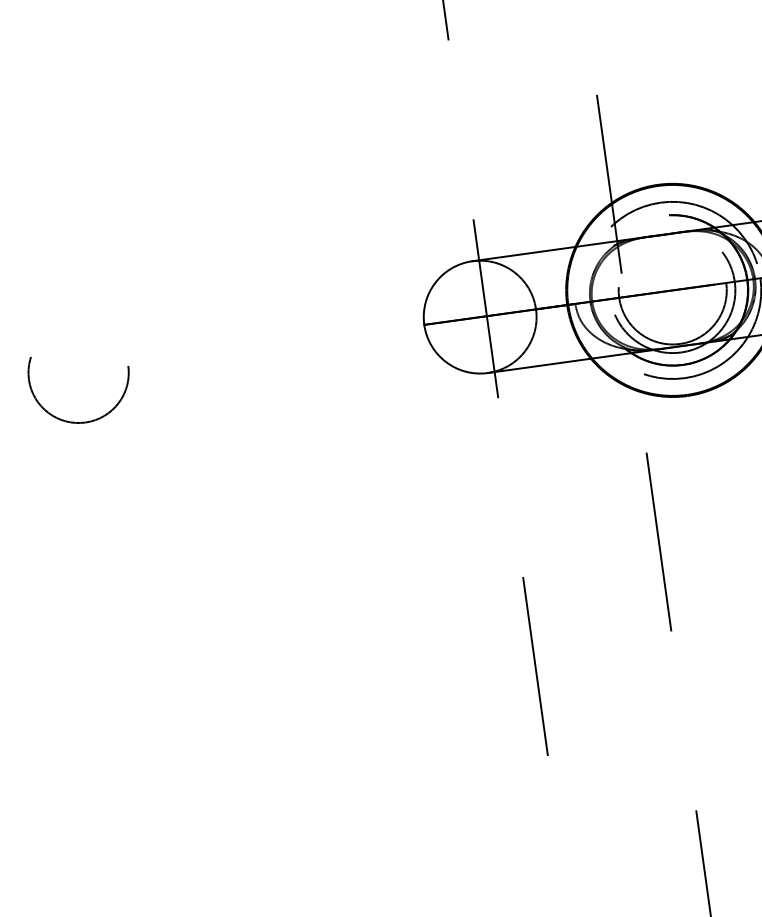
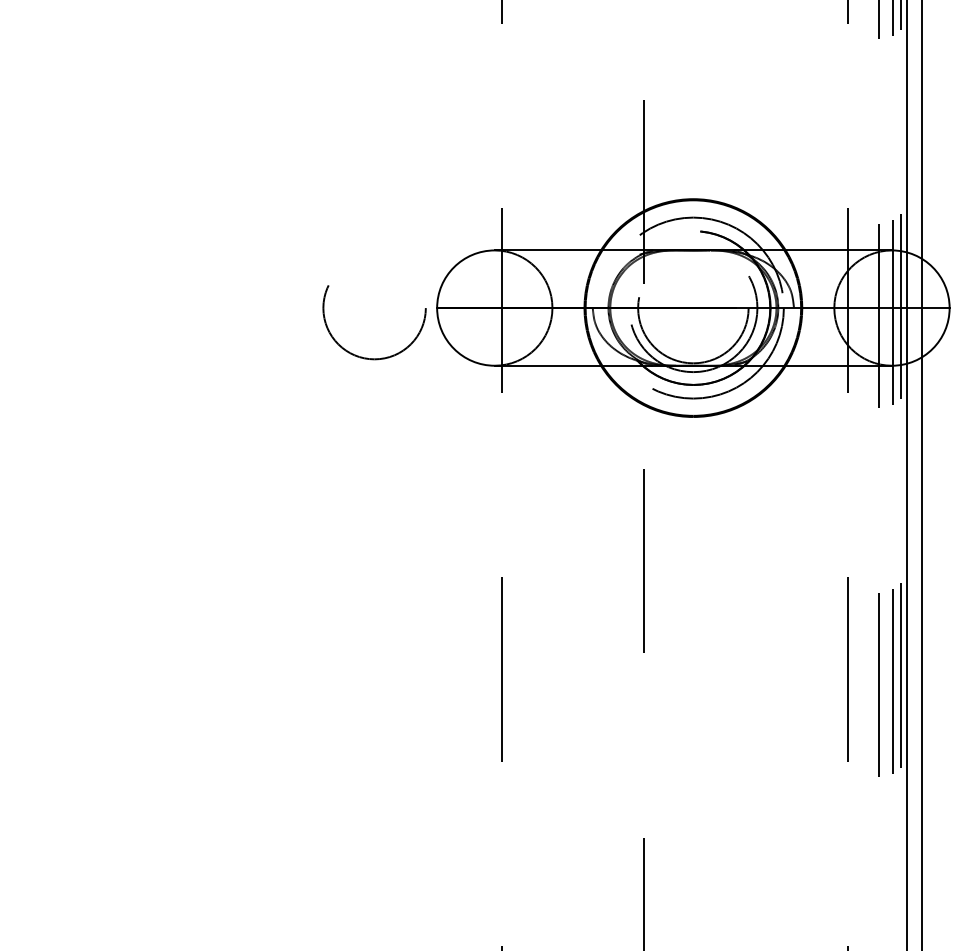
circle: (80, 386) -> (374, 322), moved

